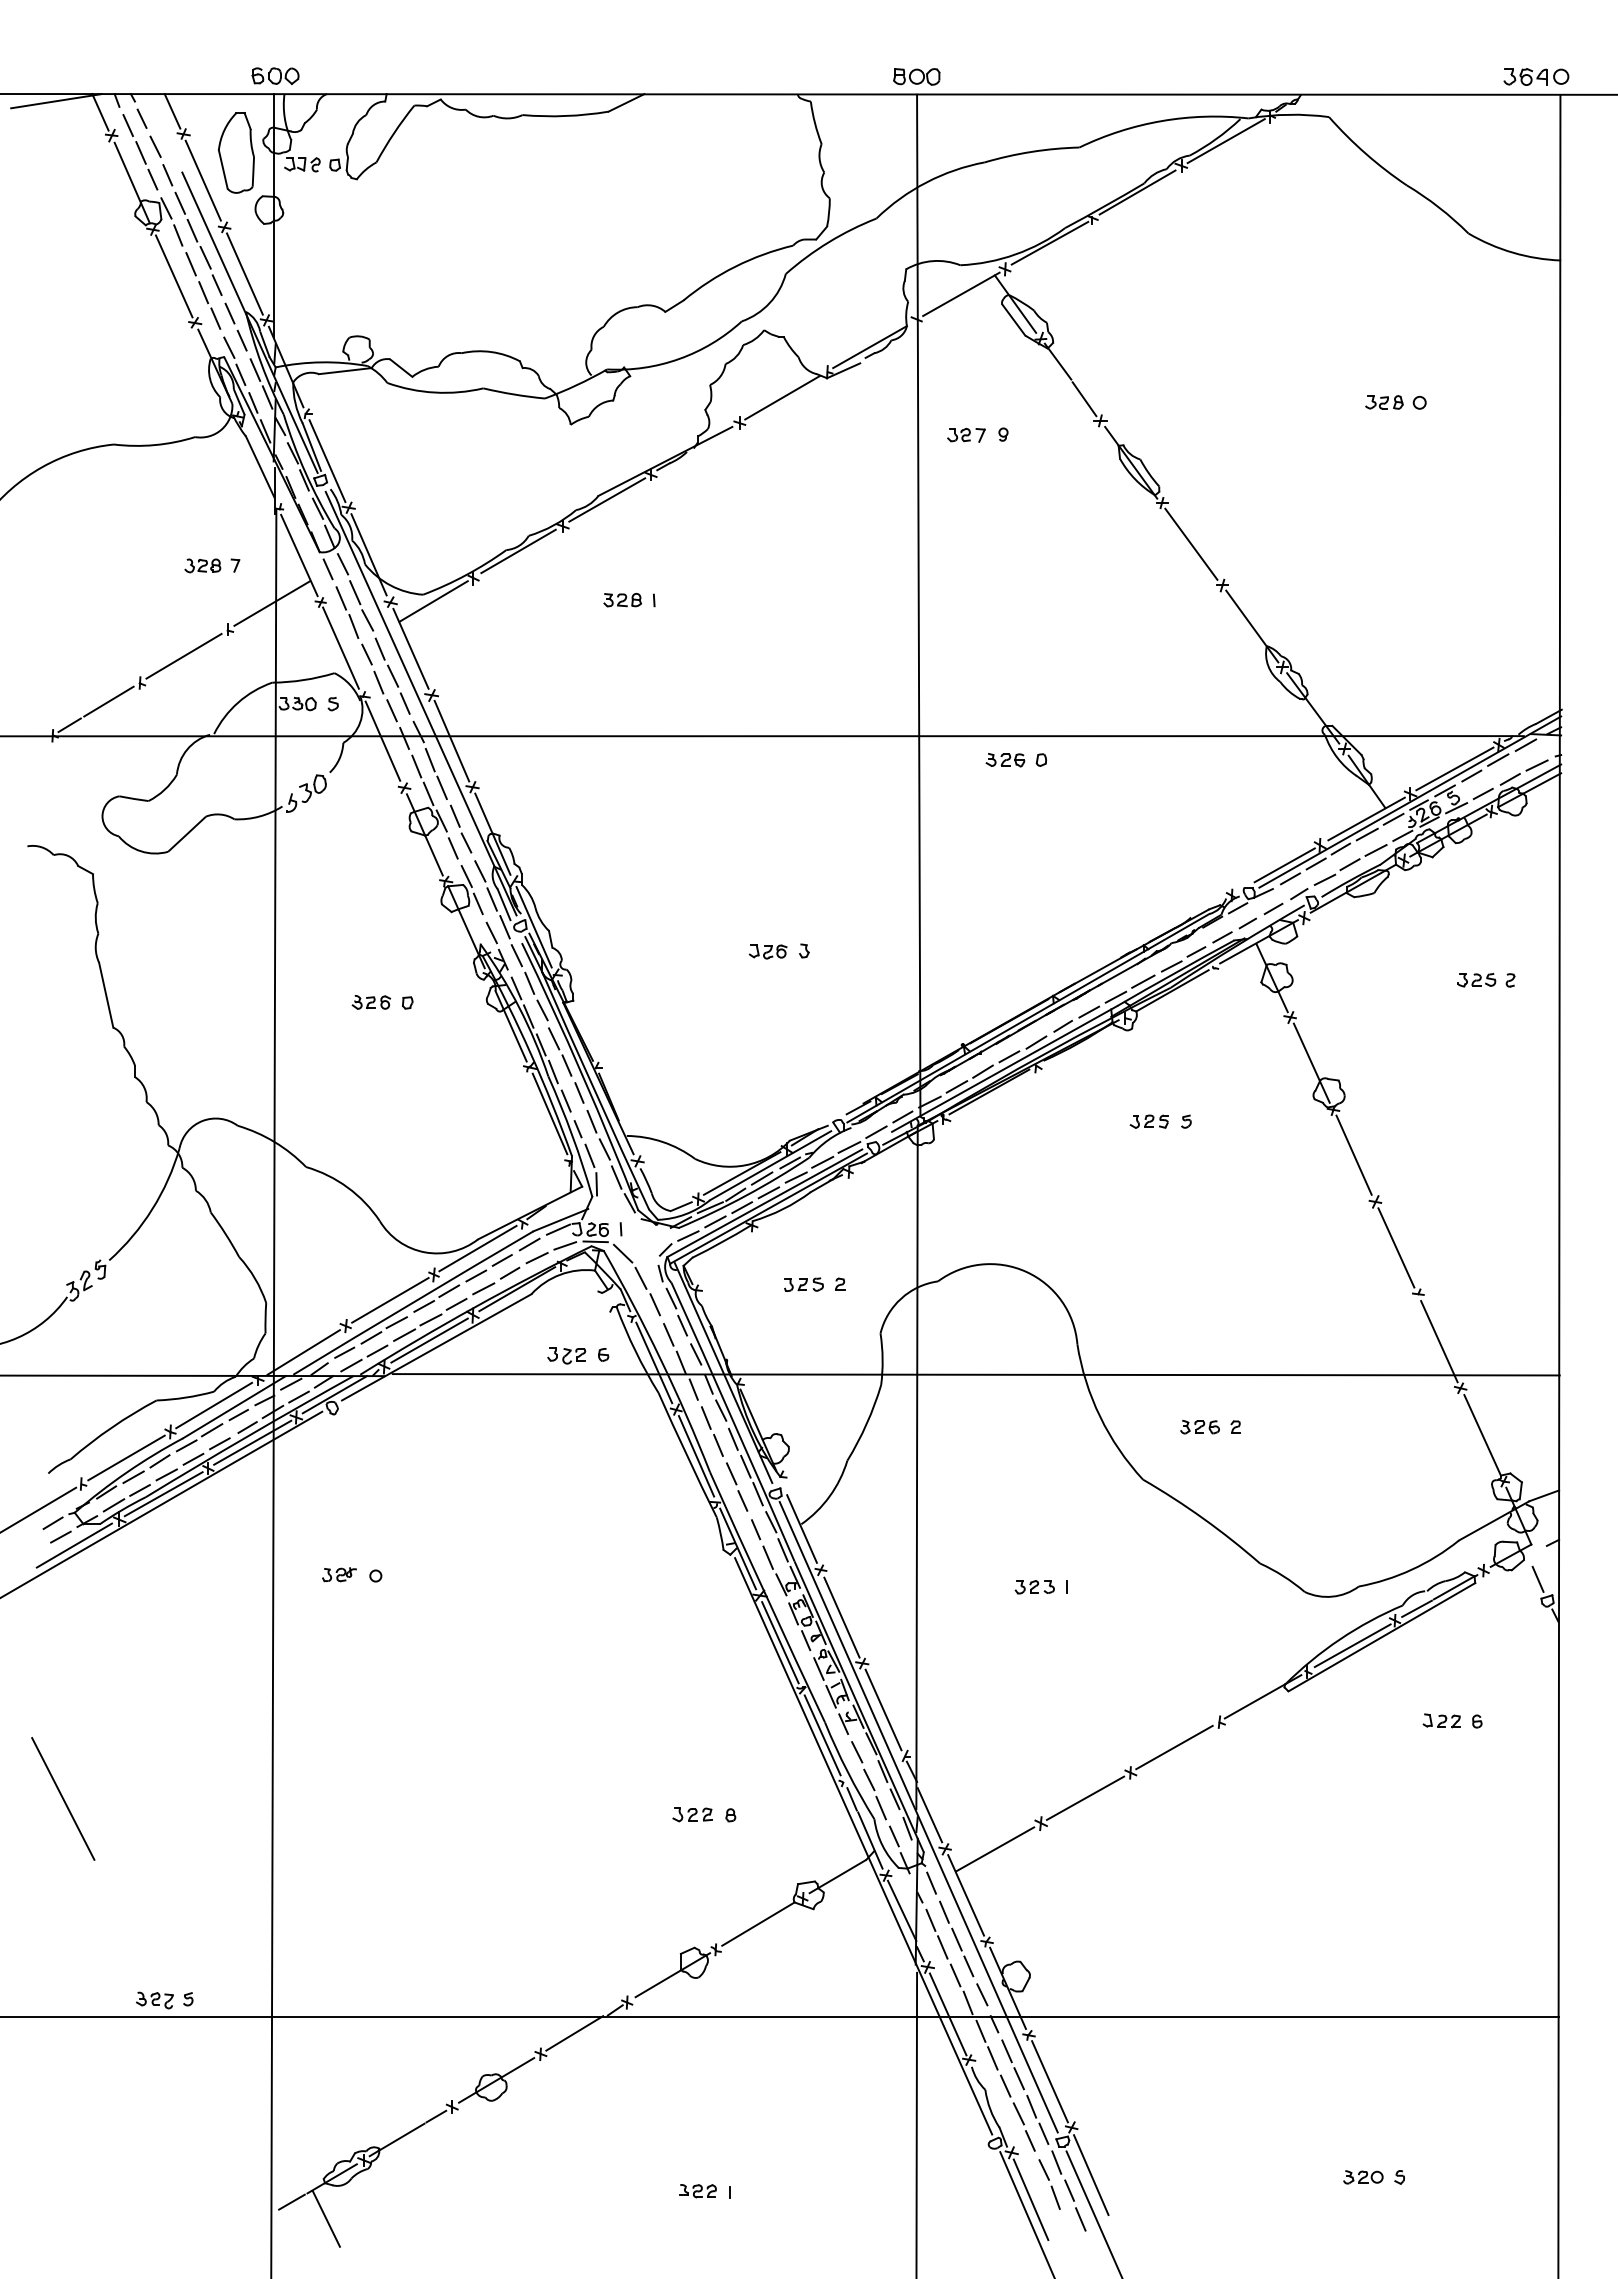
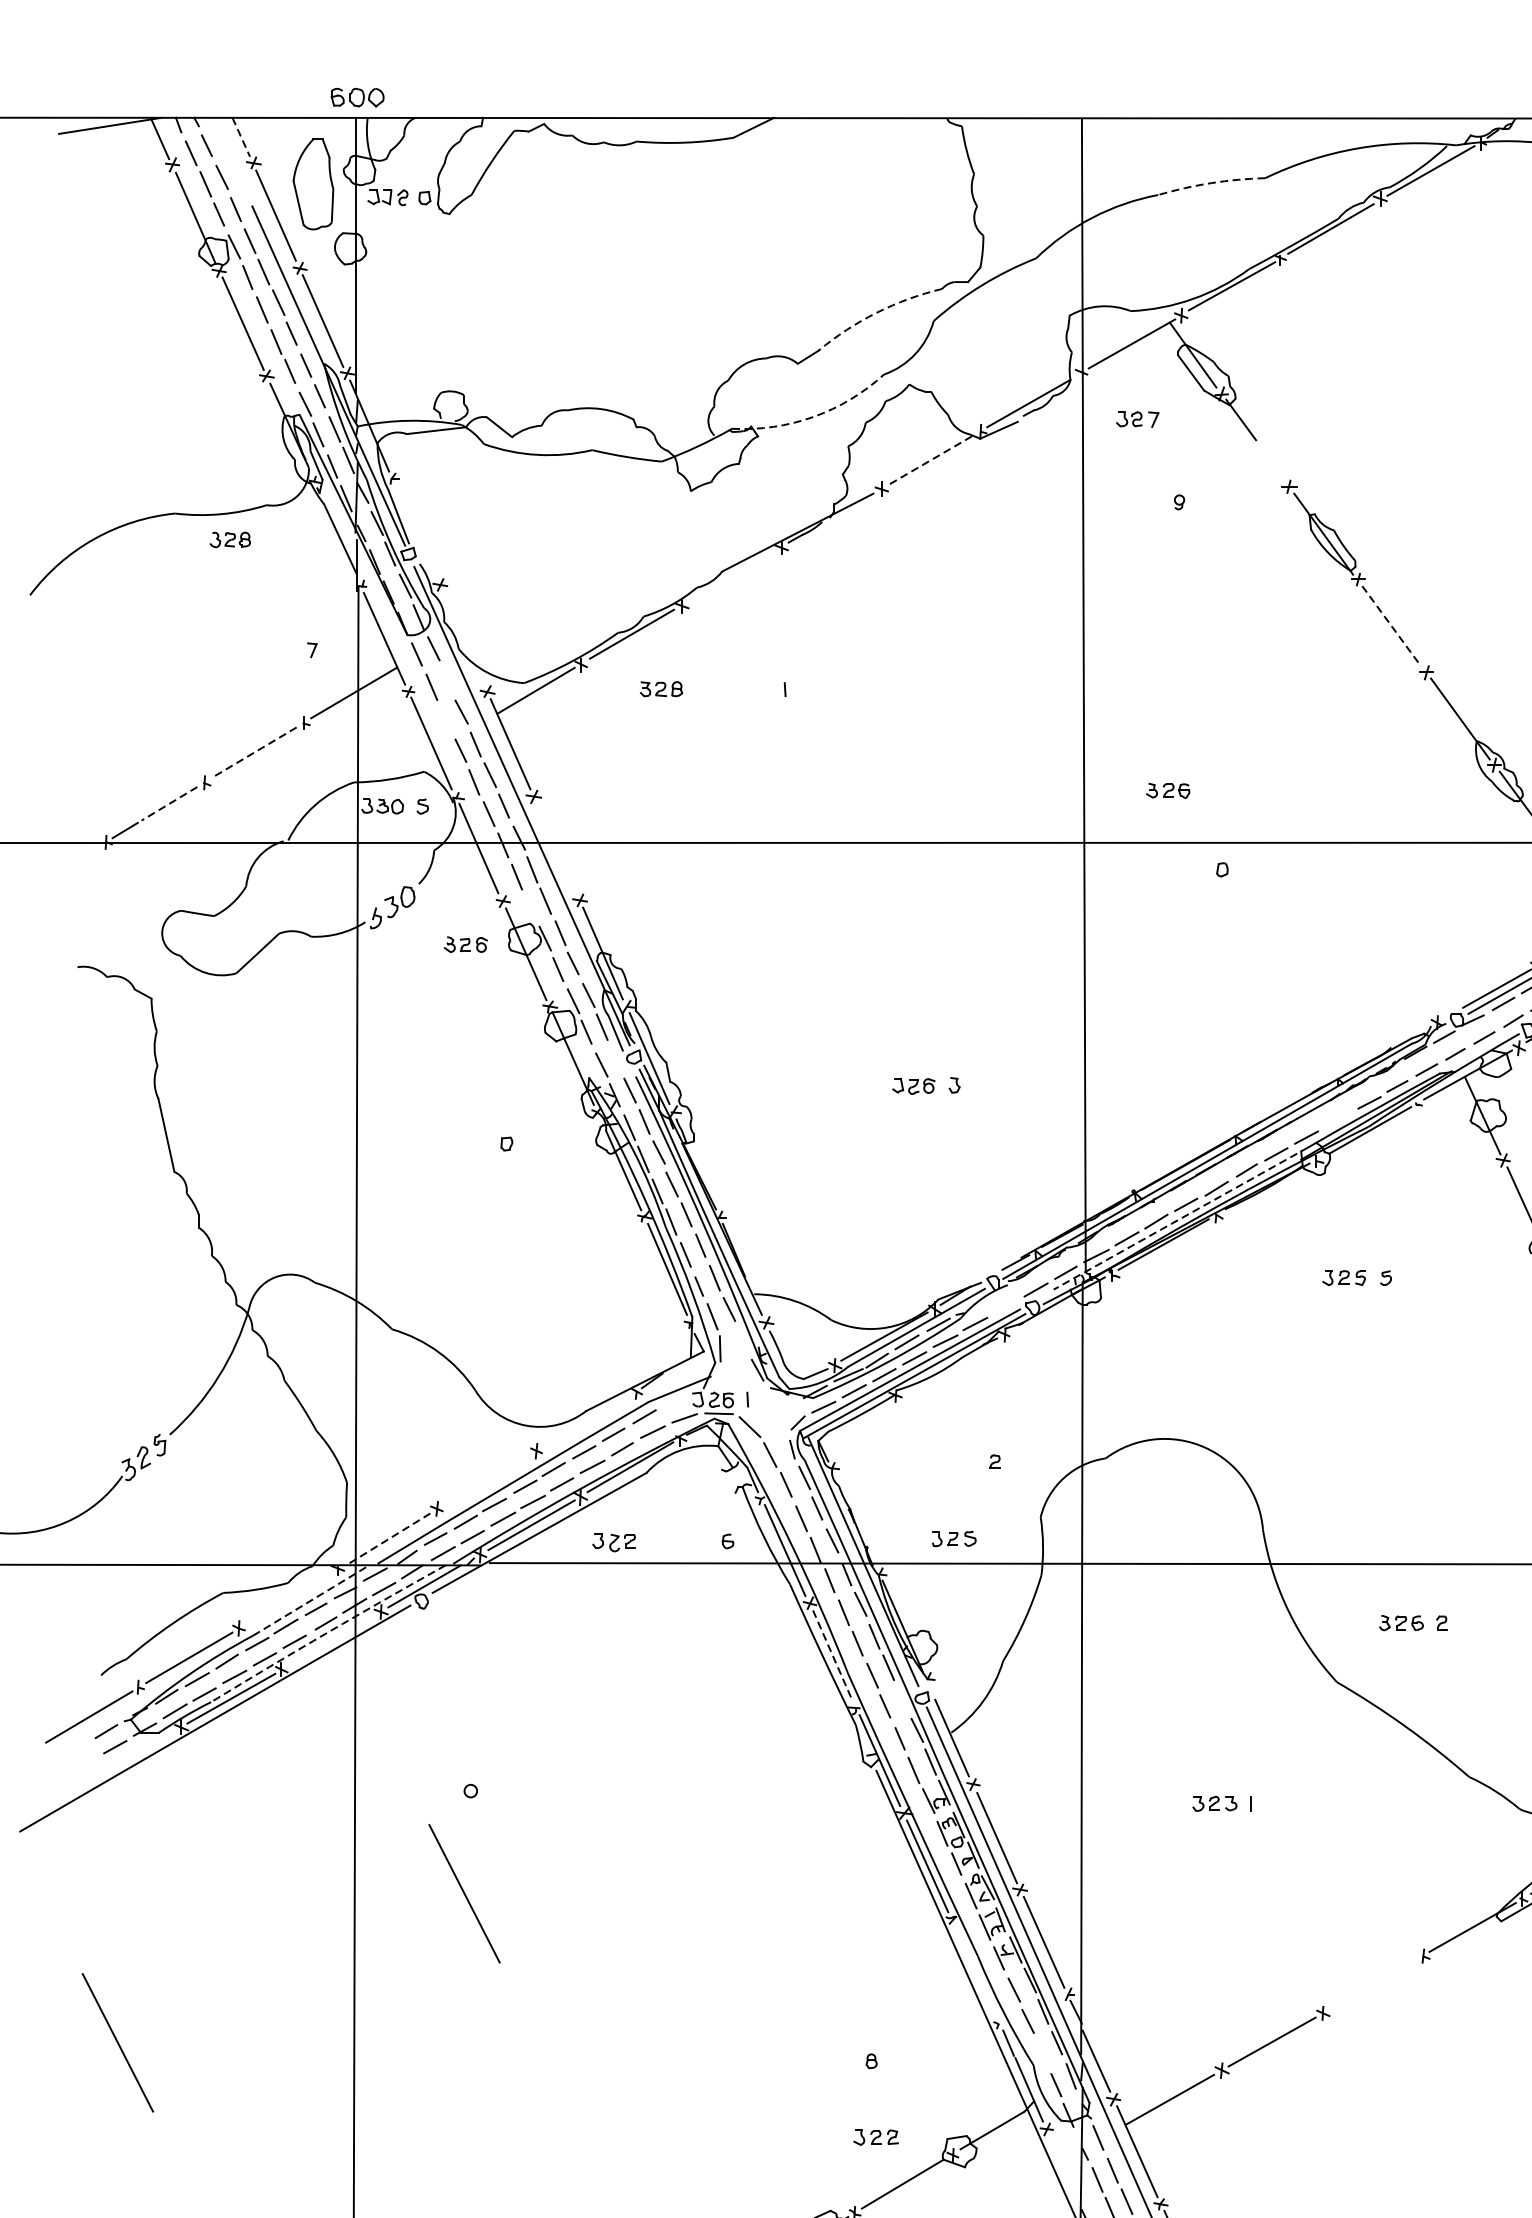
part: (916, 76) -> (1081, 98), removed
line: (172, 111) -> (241, 137), solid -> dashed
arc: (1031, 151) -> (1211, 182), solid -> dashed
arc: (735, 266) -> (876, 312), solid -> dashed
arc: (679, 358) -> (813, 416), solid -> dashed
line: (782, 398) -> (930, 461), solid -> dashed
line: (1084, 399) -> (1270, 462), removed
part: (966, 434) -> (1137, 418), moved
line: (327, 461) -> (416, 532), removed
line: (607, 499) -> (732, 575), removed
line: (1191, 544) -> (1391, 626), solid -> dashed
line: (368, 554) -> (462, 637), removed
part: (202, 565) -> (229, 539), moved
line: (355, 592) -> (447, 680), removed
part: (622, 600) -> (661, 689), moved
line: (353, 626) -> (445, 719), removed
line: (184, 656) -> (254, 752), solid -> dashed
line: (108, 701) -> (168, 803), solid -> dashed
line: (451, 740) -> (556, 847), removed
part: (1005, 760) -> (1168, 791), moved
line: (428, 793) -> (530, 907), removed
line: (504, 927) -> (616, 1058), removed
line: (1143, 981) -> (1337, 1119), removed
part: (371, 1002) -> (465, 944), moved
line: (1004, 1069) -> (1180, 1219), solid -> dashed
line: (849, 1147) -> (1005, 1307), removed
line: (616, 1177) -> (742, 1341), removed
line: (558, 1229) -> (677, 1399), removed
line: (477, 1248) -> (585, 1421), removed
part: (803, 1284) -> (953, 1538), moved
line: (390, 1300) -> (487, 1480), removed
line: (303, 1352) -> (389, 1538), solid -> dashed
part: (566, 1355) -> (613, 1542), moved
line: (214, 1405) -> (288, 1598), removed
line: (234, 1406) -> (311, 1599), solid -> dashed
arc: (249, 1435) -> (328, 1632), solid -> dashed
line: (252, 1442) -> (331, 1640), removed
line: (696, 1456) -> (832, 1656), solid -> dashed
line: (757, 1494) -> (901, 1699), removed
line: (73, 1545) -> (129, 1756), removed
part: (339, 1574) -> (429, 1789), removed
line: (370, 1666) -> (464, 1893), added
line: (822, 1735) -> (975, 1971), removed
line: (1174, 1747) -> (1372, 1984), removed
line: (880, 1807) -> (1040, 2052), removed
part: (692, 1814) -> (875, 2137), moved
line: (901, 1910) -> (1064, 2168), removed

